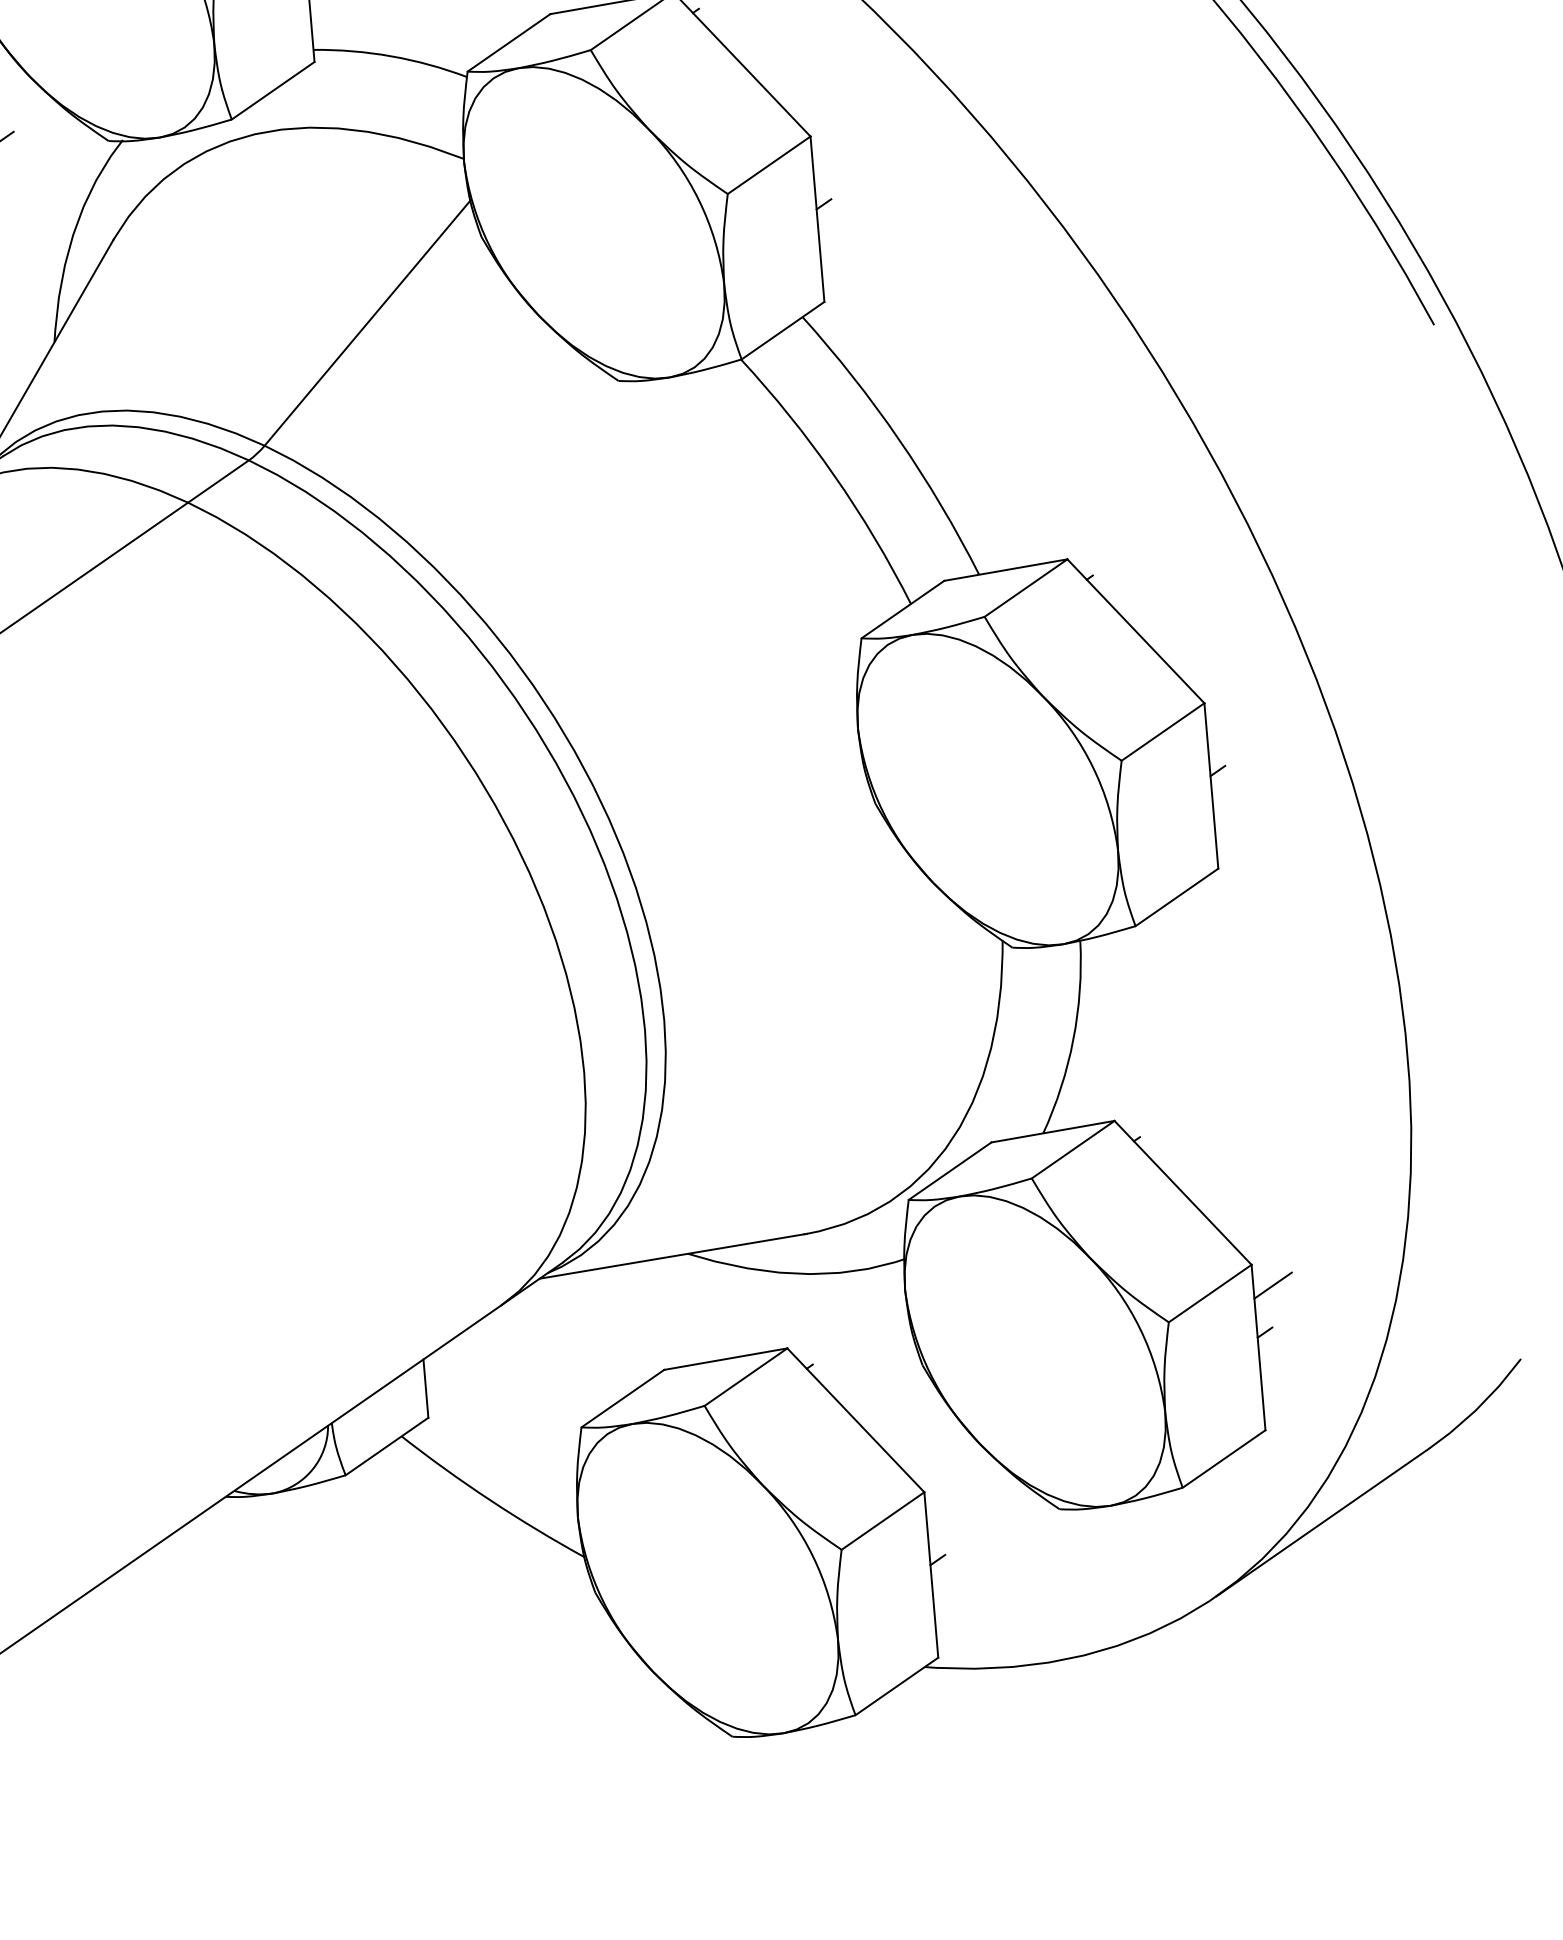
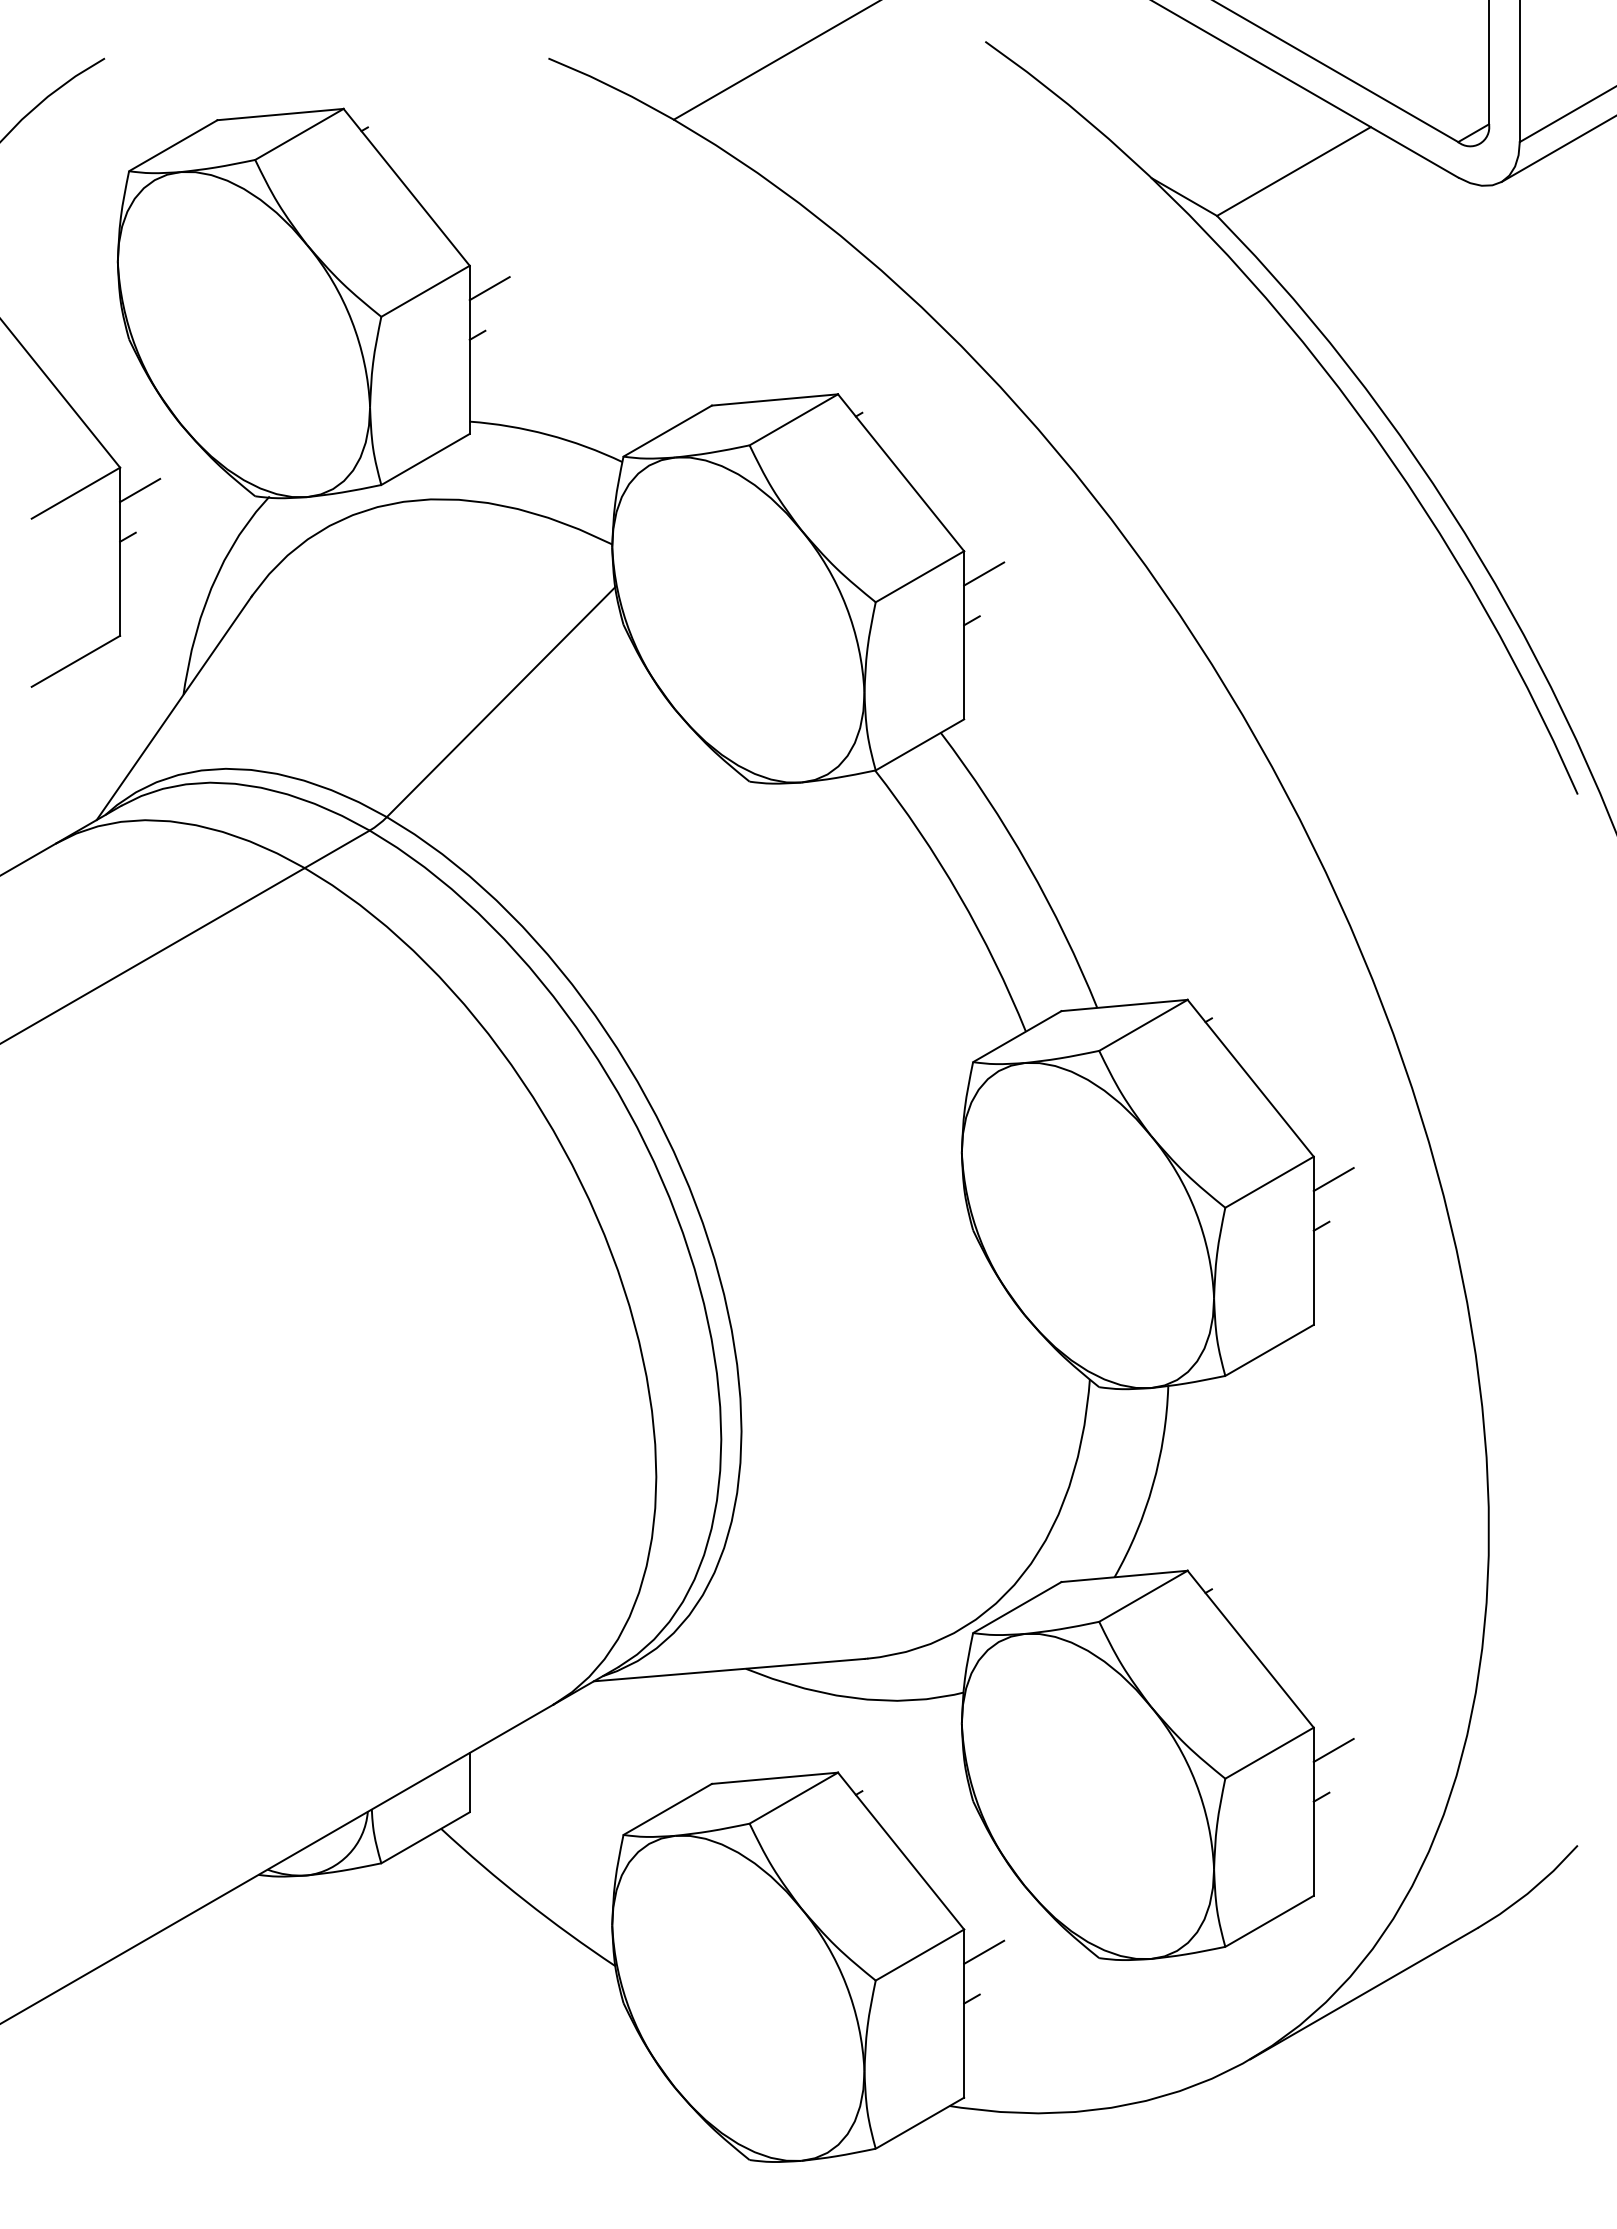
line: (832, 156) -> (984, 573), added
line: (1225, 724) -> (1333, 1179), added
line: (946, 1512) -> (984, 1951), added

